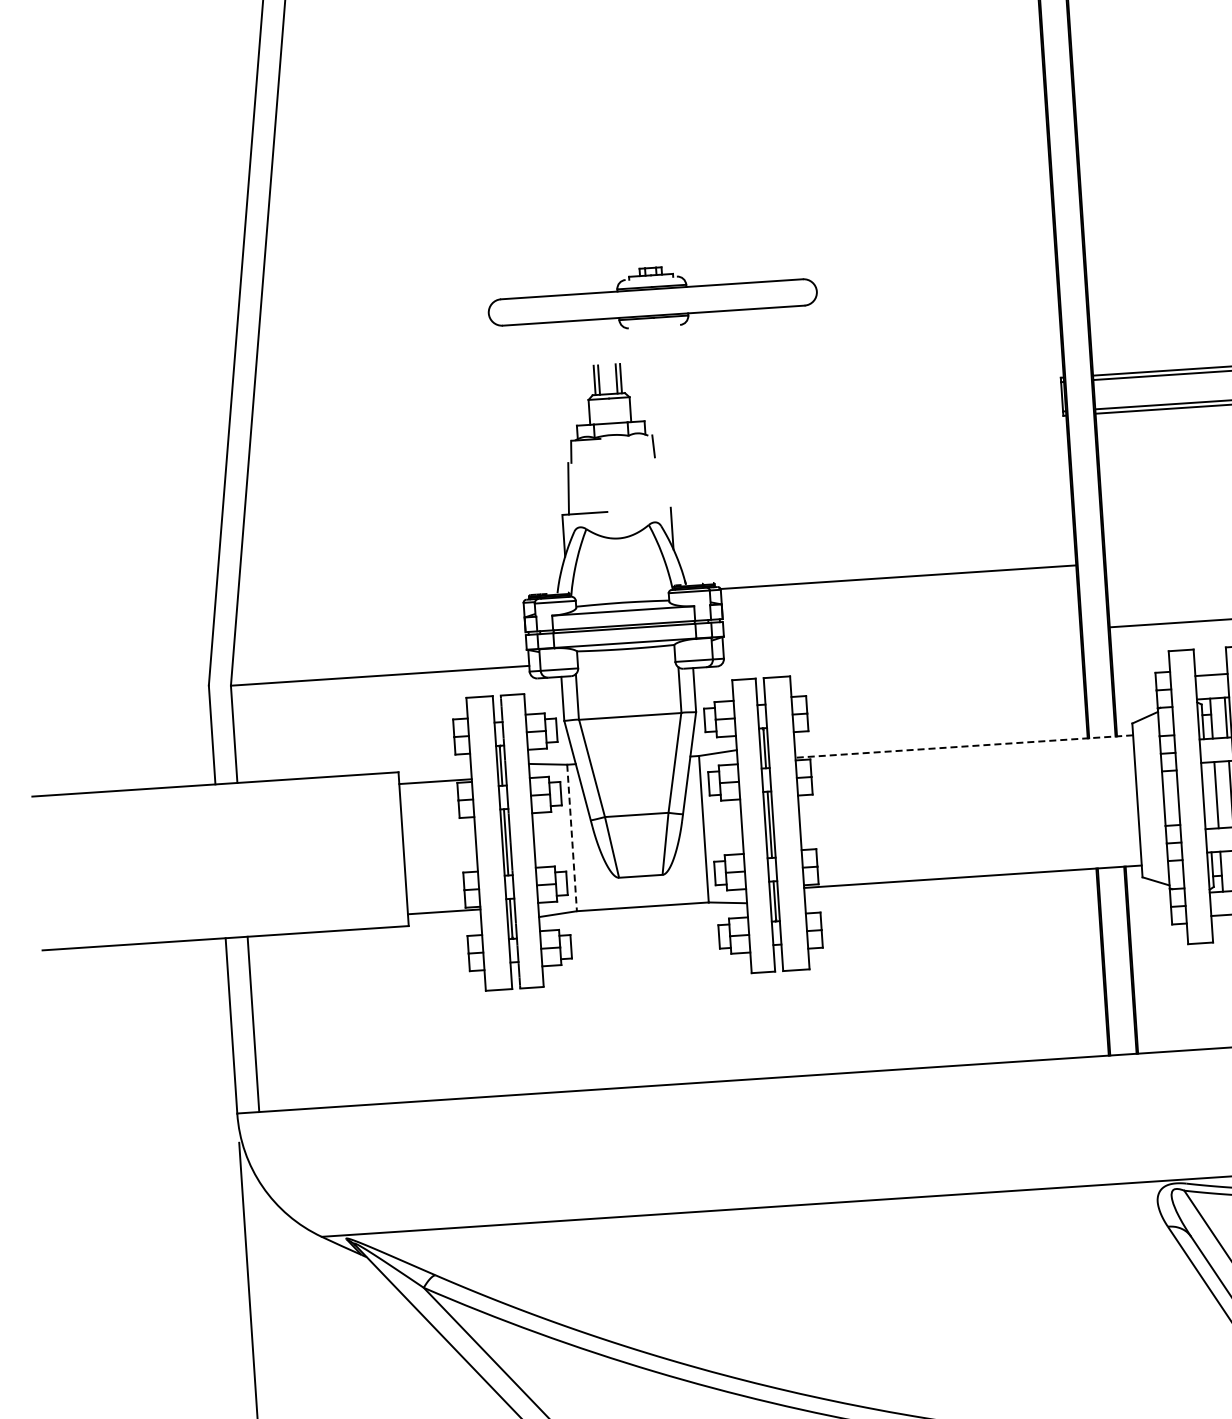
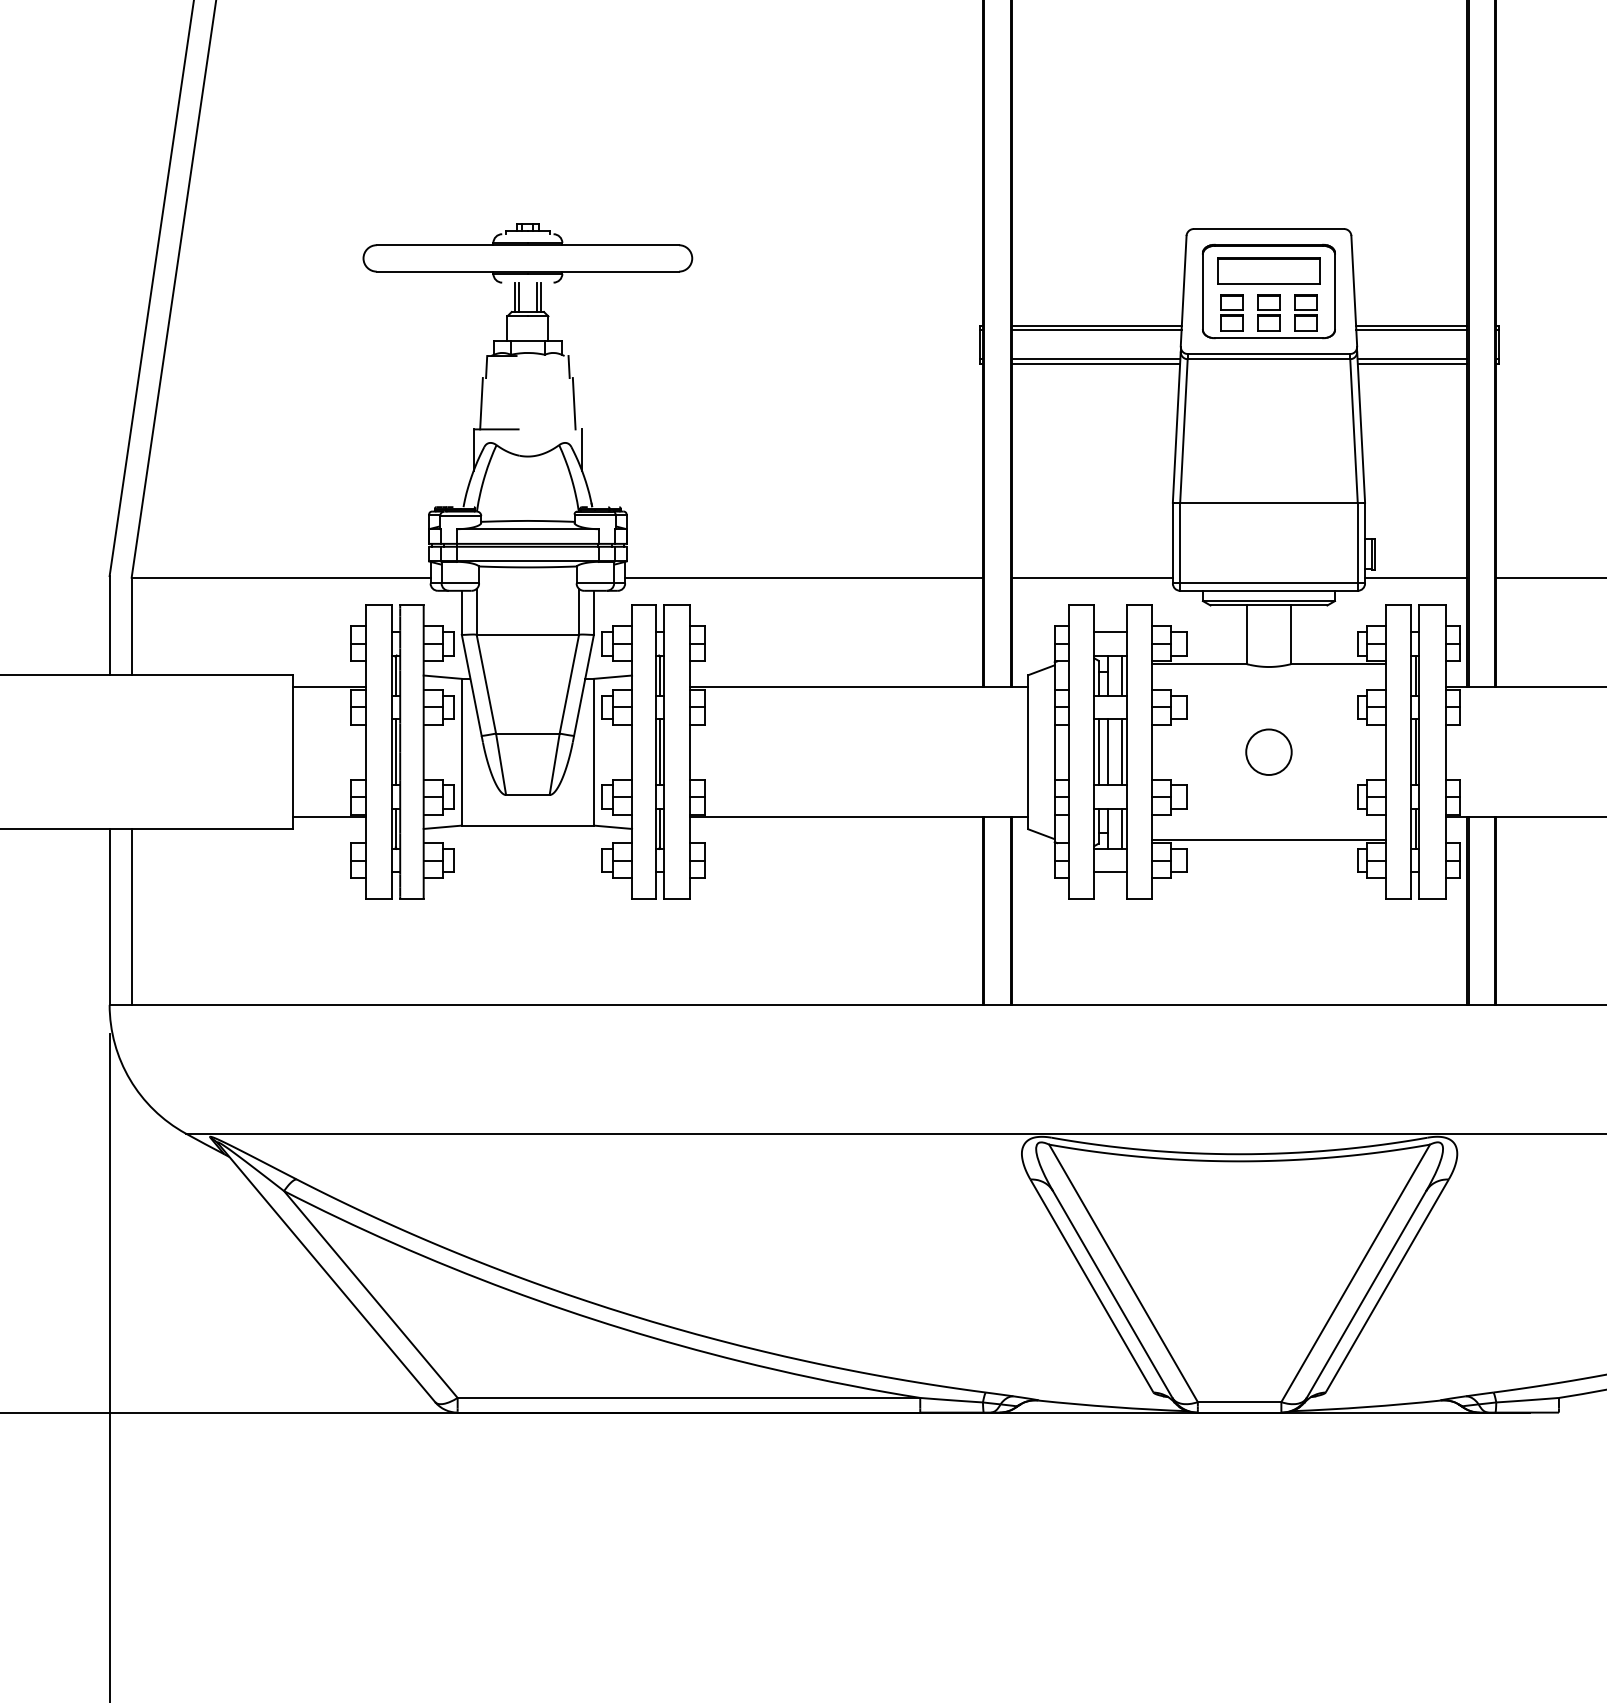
part: (652, 297) -> (527, 253), moved
line: (660, 482) -> (573, 403), added
line: (897, 577) -> (803, 577), moved
line: (963, 747) -> (858, 687), dashed -> solid
line: (1207, 796) -> (1098, 752), added
line: (571, 838) -> (461, 752), dashed -> solid

